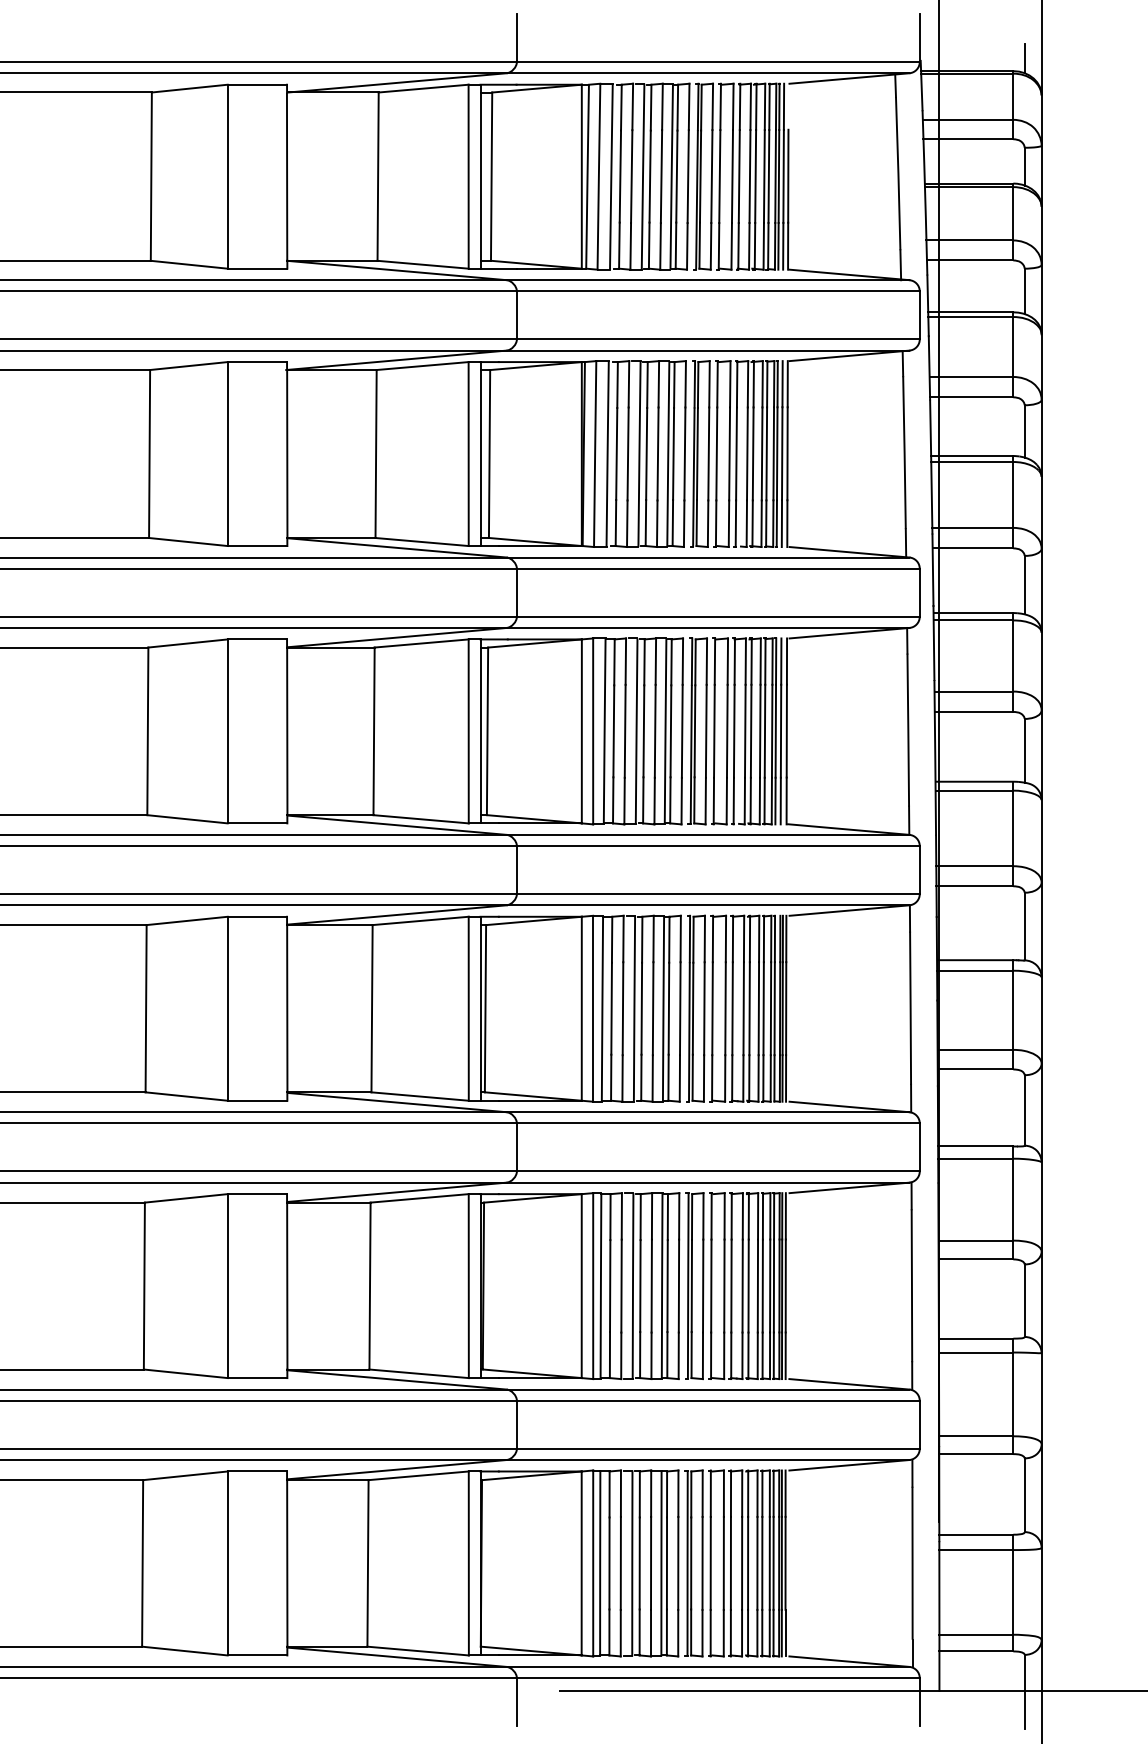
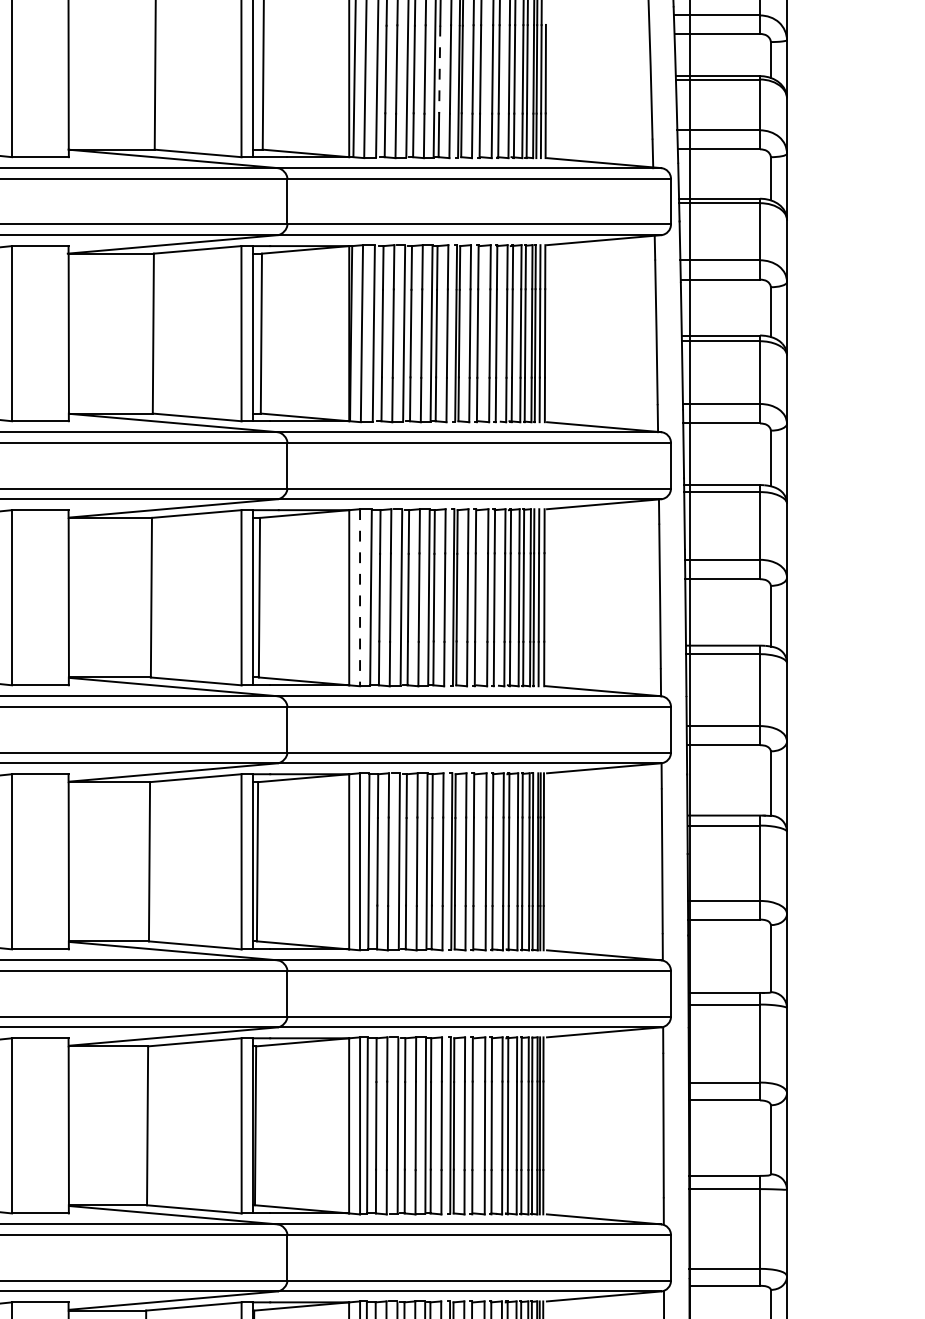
line: (676, 176) -> (439, 69), solid -> dashed
line: (593, 731) -> (360, 597), solid -> dashed

